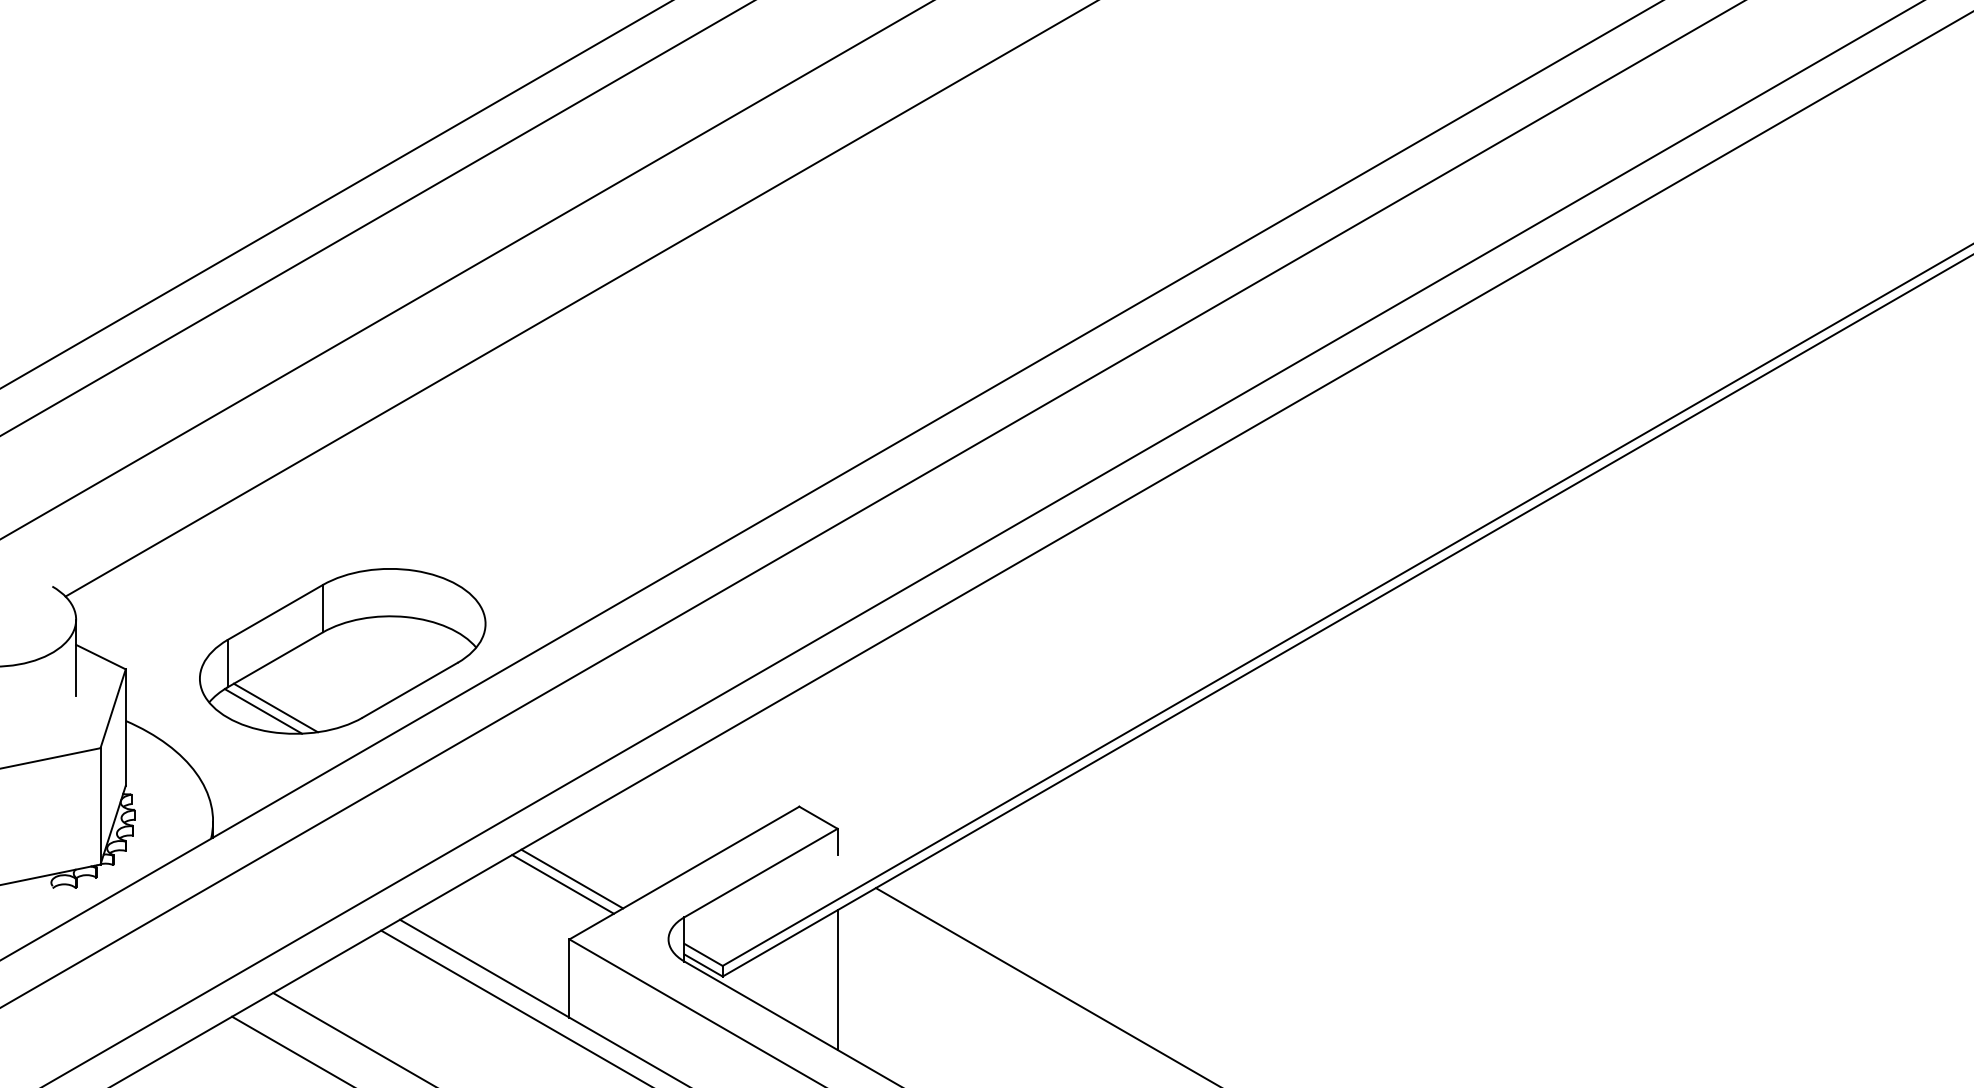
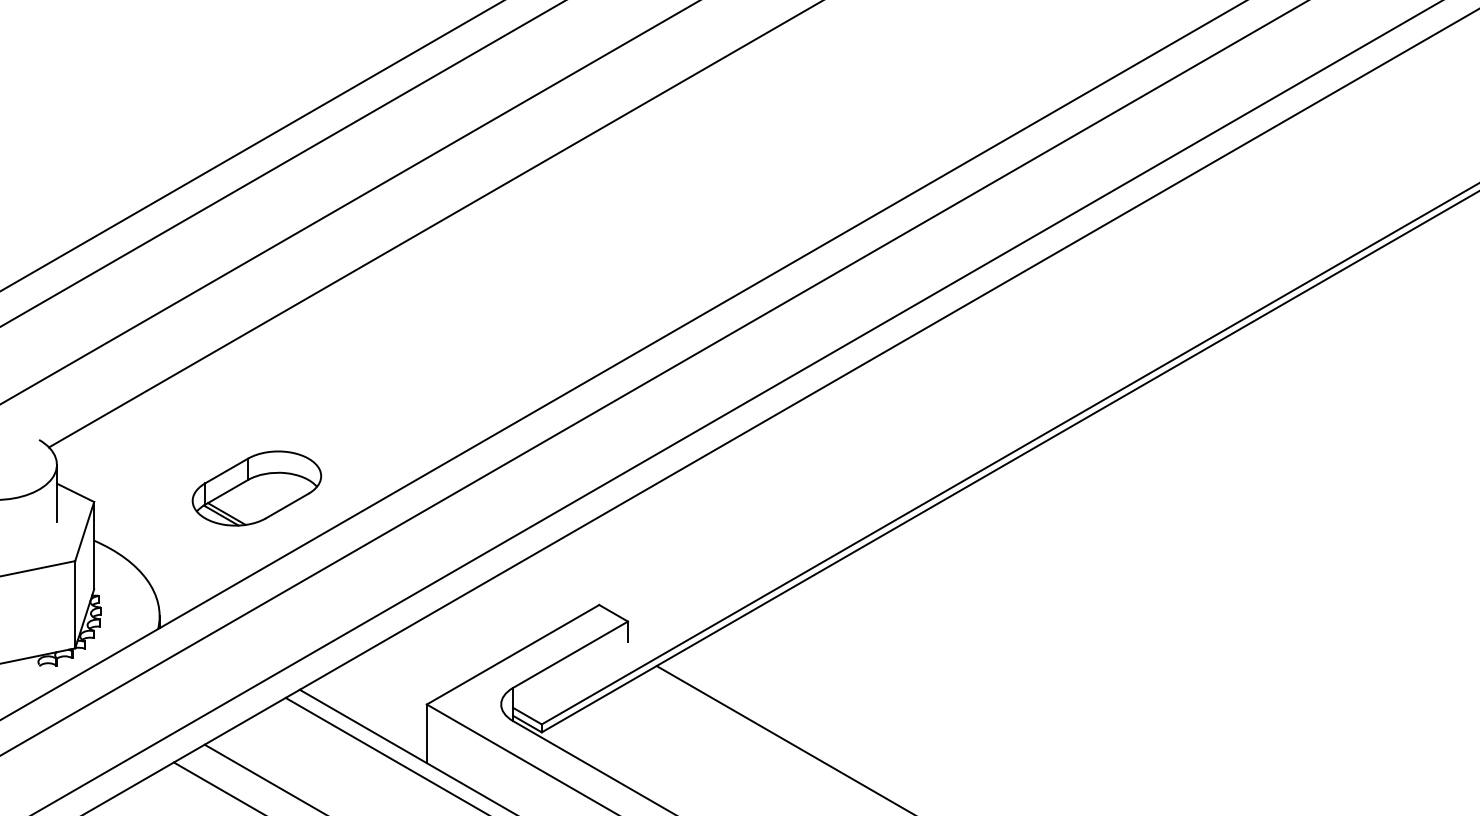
part: (342, 651) -> (256, 488), size x0.6
line: (572, 878) -> (429, 658), removed
line: (562, 884) -> (421, 663), removed
line: (837, 979) -> (627, 734), removed

